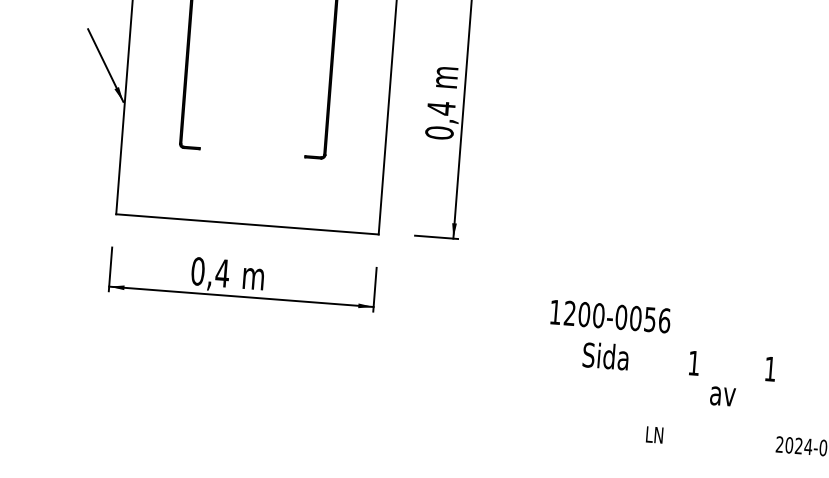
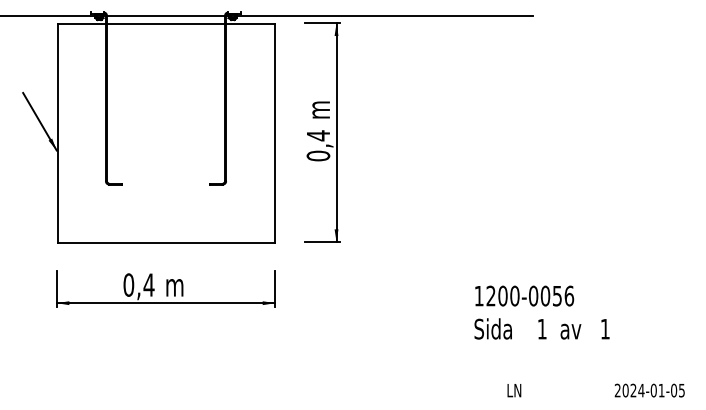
text: (610, 315) -> (524, 295), moved
text: (604, 355) -> (492, 328), moved
text: (722, 396) -> (570, 331), moved

